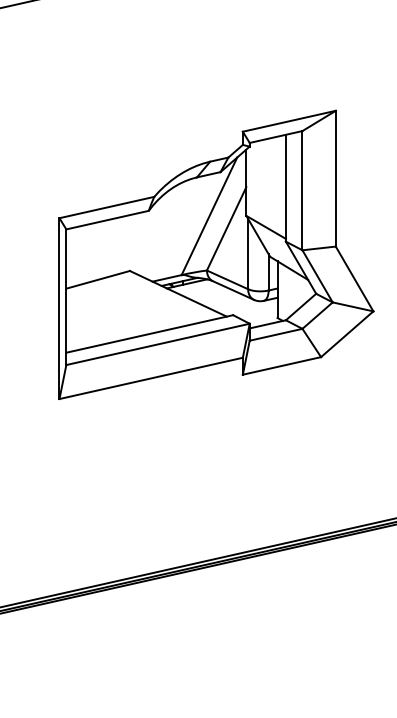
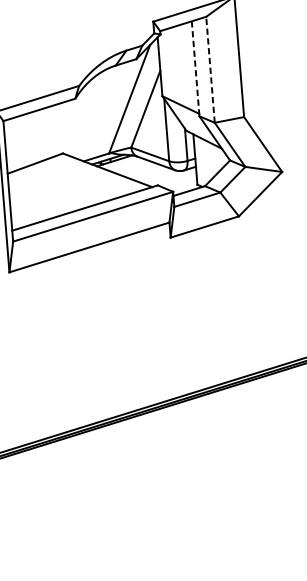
line: (285, 188) -> (195, 69), solid -> dashed
line: (302, 190) -> (210, 69), solid -> dashed

